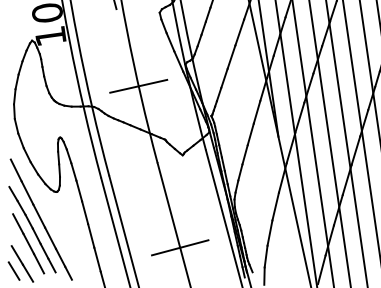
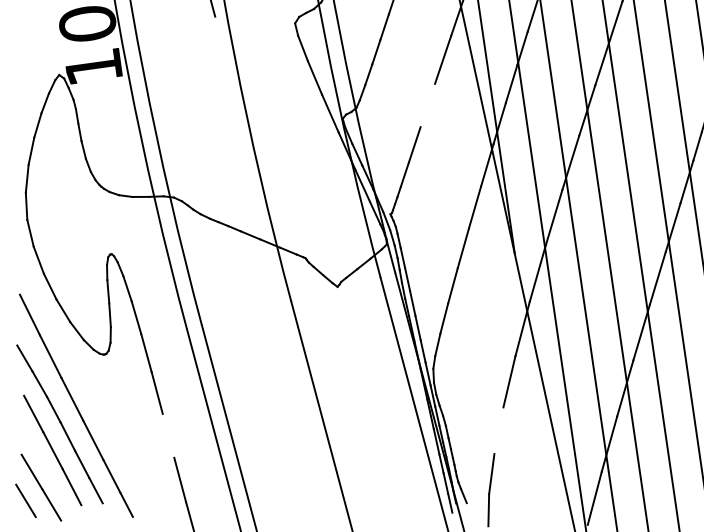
line: (231, 56) -> (427, 104), removed
line: (138, 85) -> (255, 157), removed
line: (269, 232) -> (498, 429), removed
line: (91, 235) -> (169, 435), removed
line: (180, 247) -> (333, 457), removed

